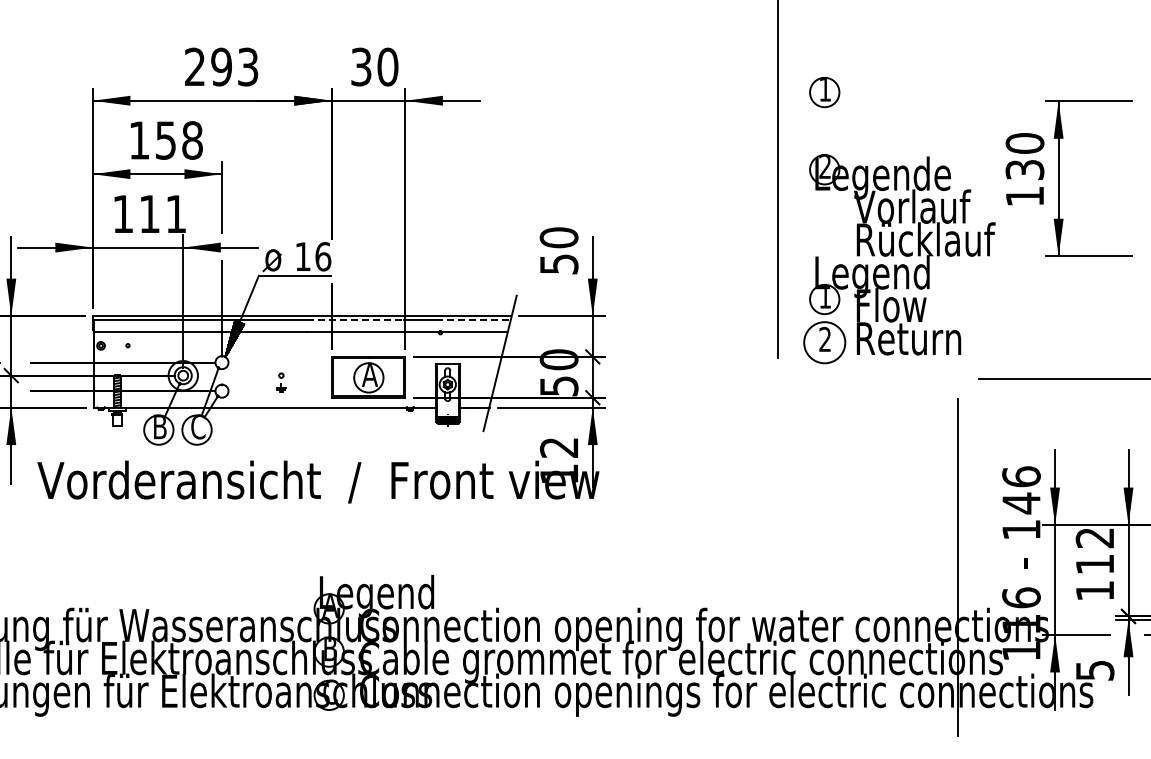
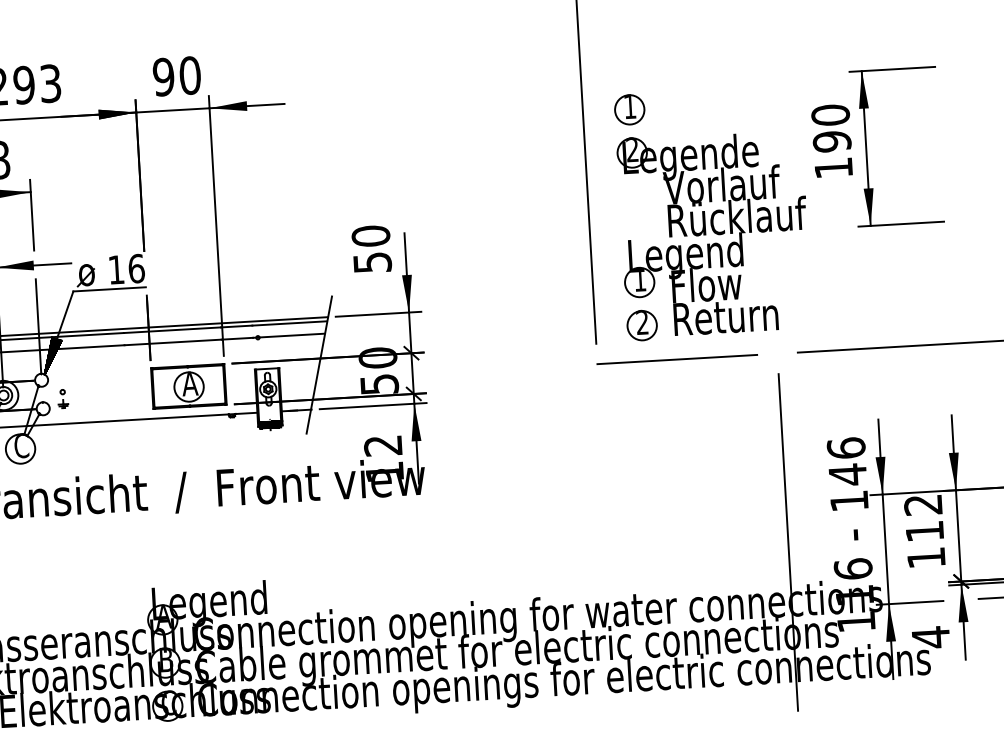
text: (360, 66) -> (162, 76), 30 -> 90
part: (824, 92) -> (629, 109), moved
text: (1024, 169) -> (831, 141), 130 -> 190
line: (355, 320) -> (172, 330), dashed -> solid
line: (473, 320) -> (290, 323), dashed -> solid
circle: (824, 342) -> (641, 325), size x0.71
line: (857, 378) -> (676, 359), added
part: (281, 382) -> (63, 398), moved
text: (1095, 670) -> (931, 637), 5 -> 4

